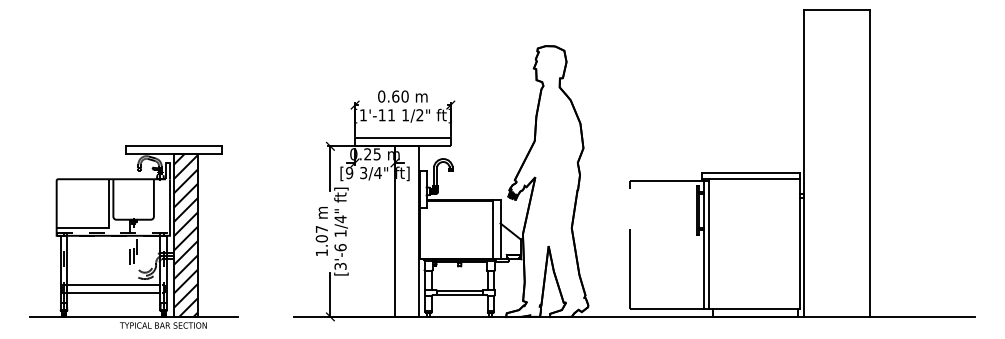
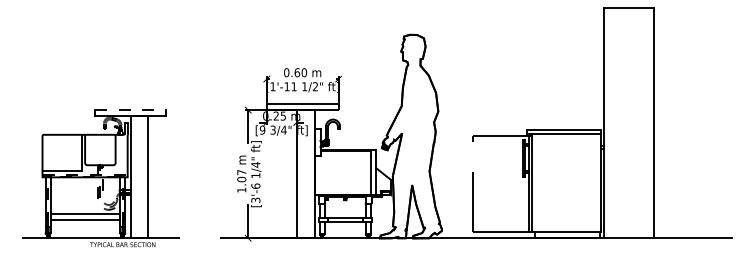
line: (173, 146) -> (130, 110), solid -> dashed
hatch: (185, 236) -> (139, 177), removed

